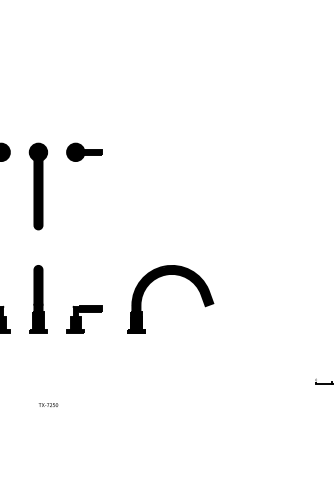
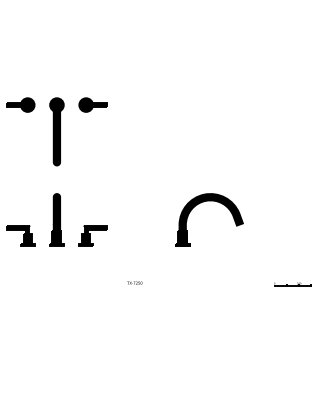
part: (160, 277) -> (201, 203), moved
text: (48, 404) -> (134, 282), moved

